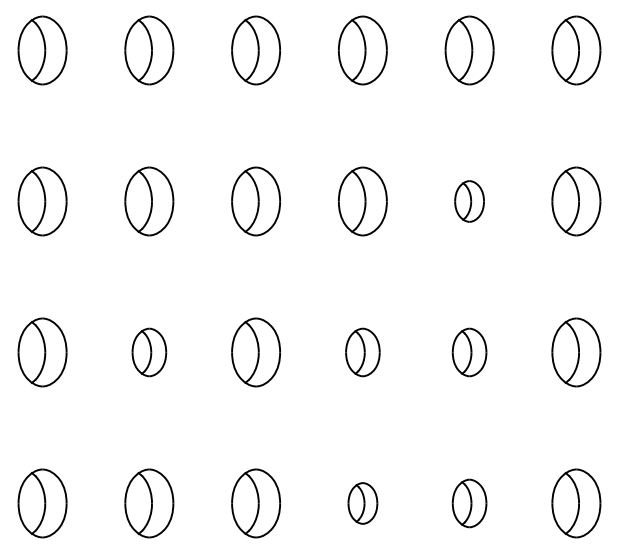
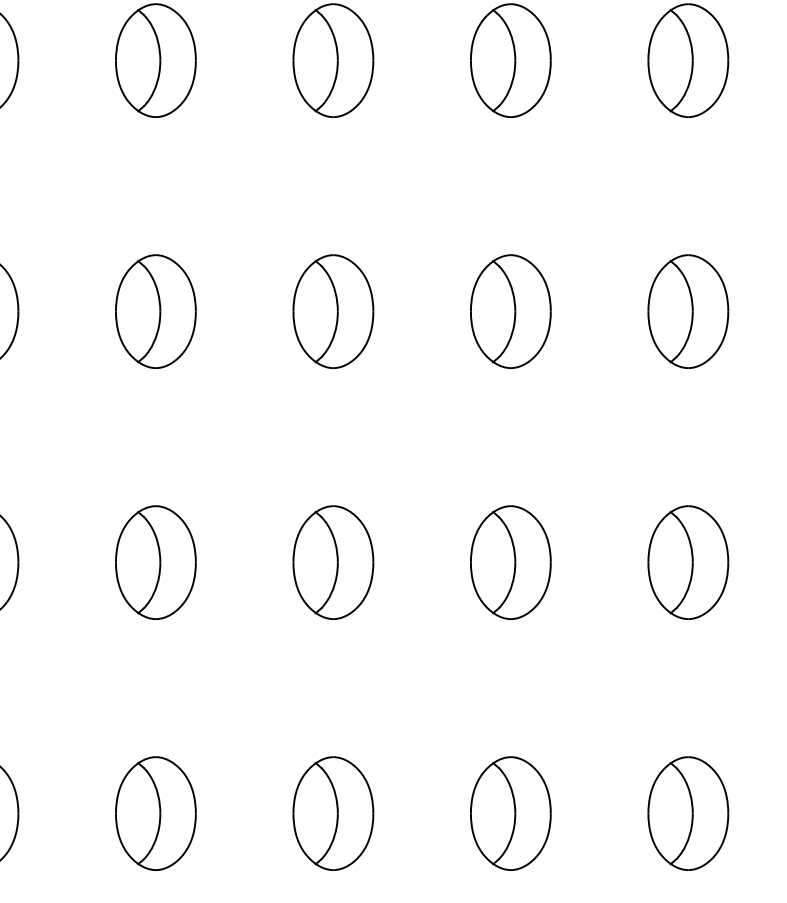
part: (469, 201) -> (688, 311), size x1.67
part: (149, 352) -> (156, 562), size x1.43
part: (362, 352) -> (510, 562), size x1.43
part: (469, 352) -> (688, 562), size x1.43
part: (362, 503) -> (510, 813), size x1.67
part: (469, 503) -> (688, 813), size x1.43

